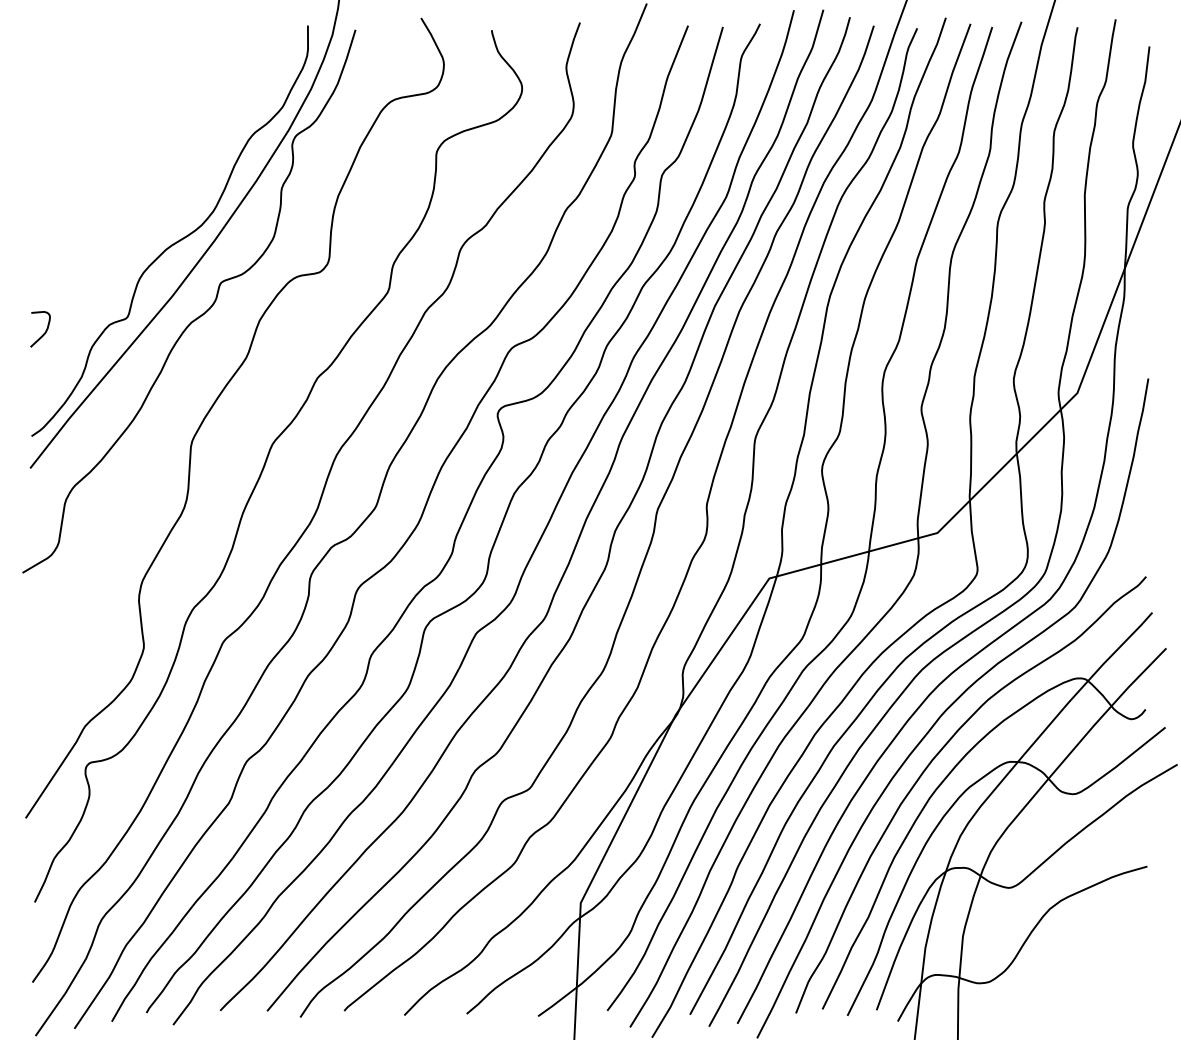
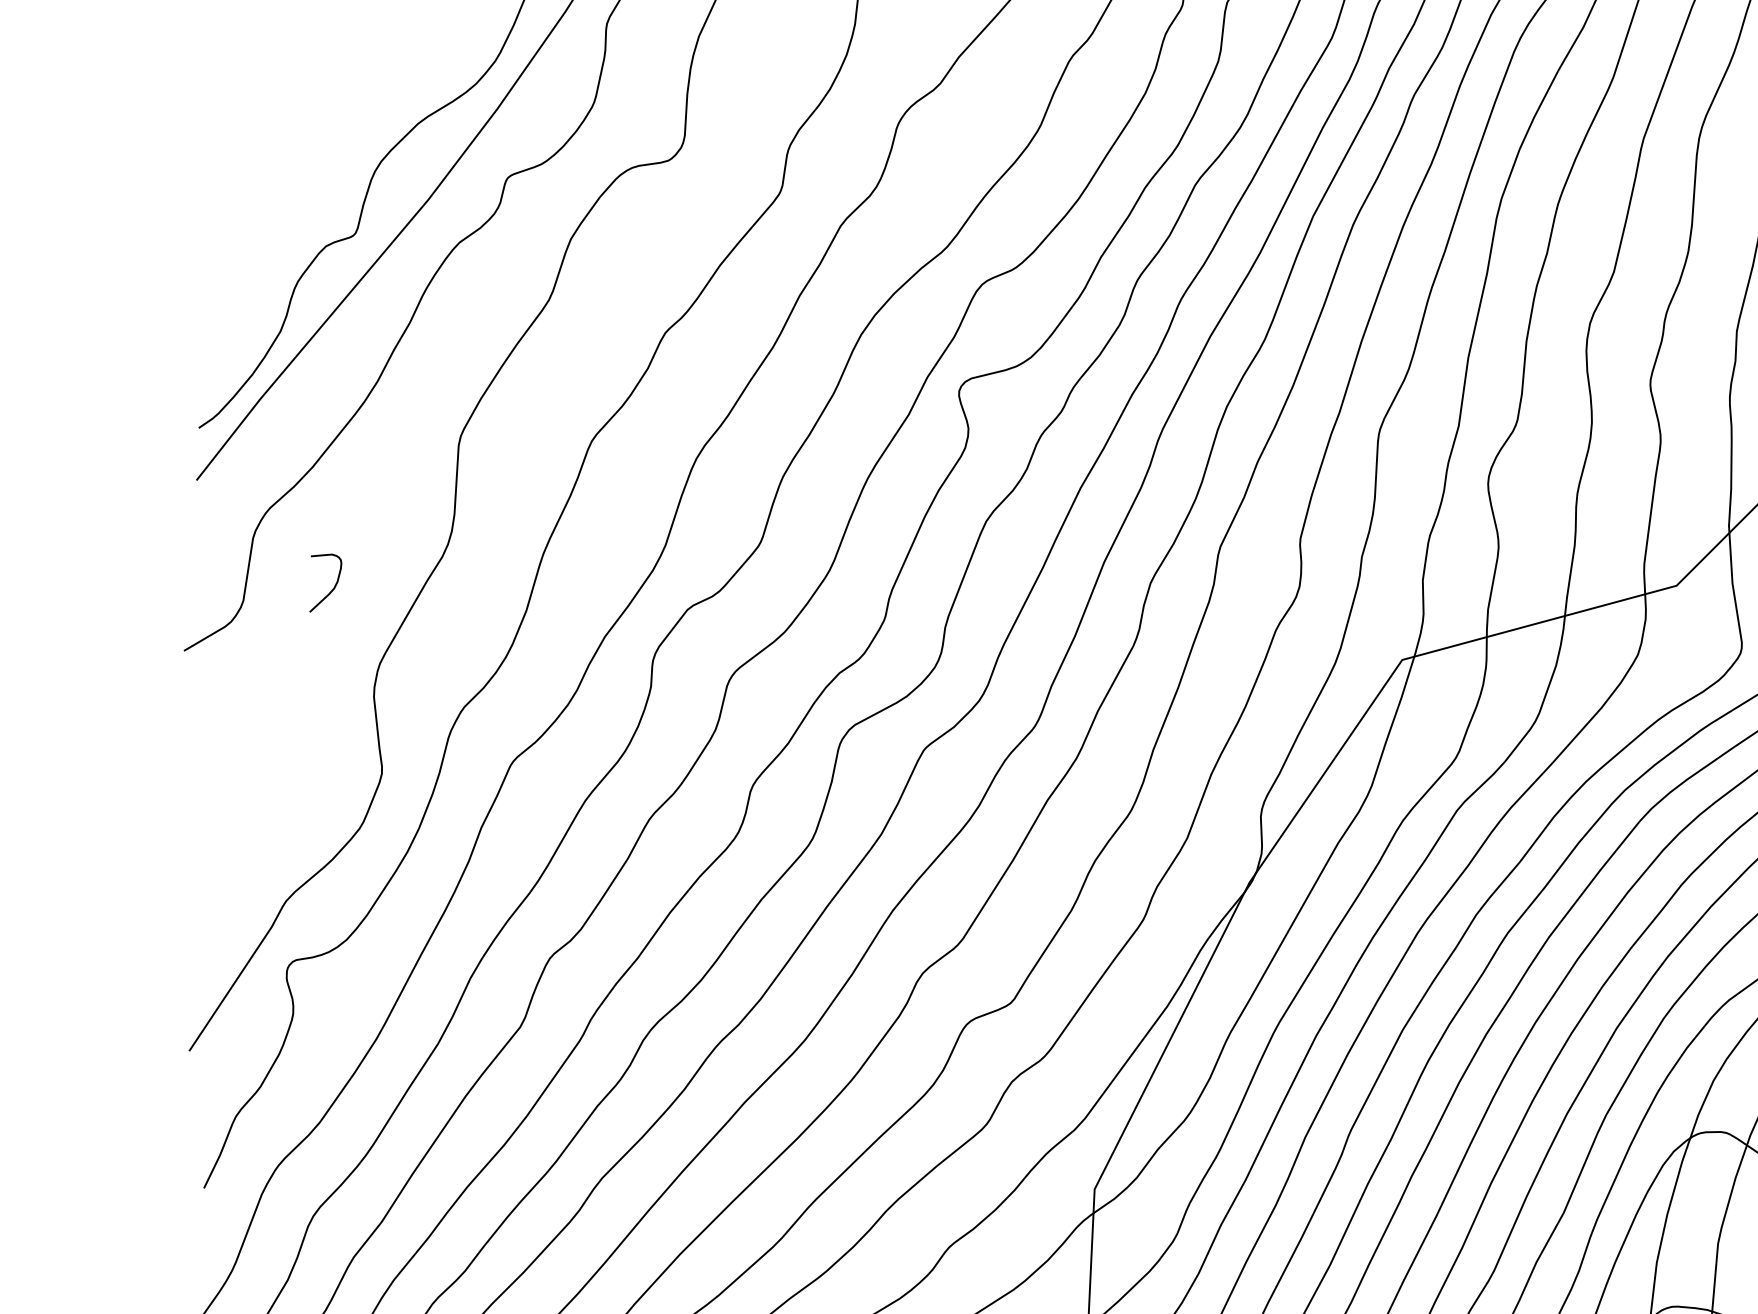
curve: (44, 332) -> (332, 588), moved

